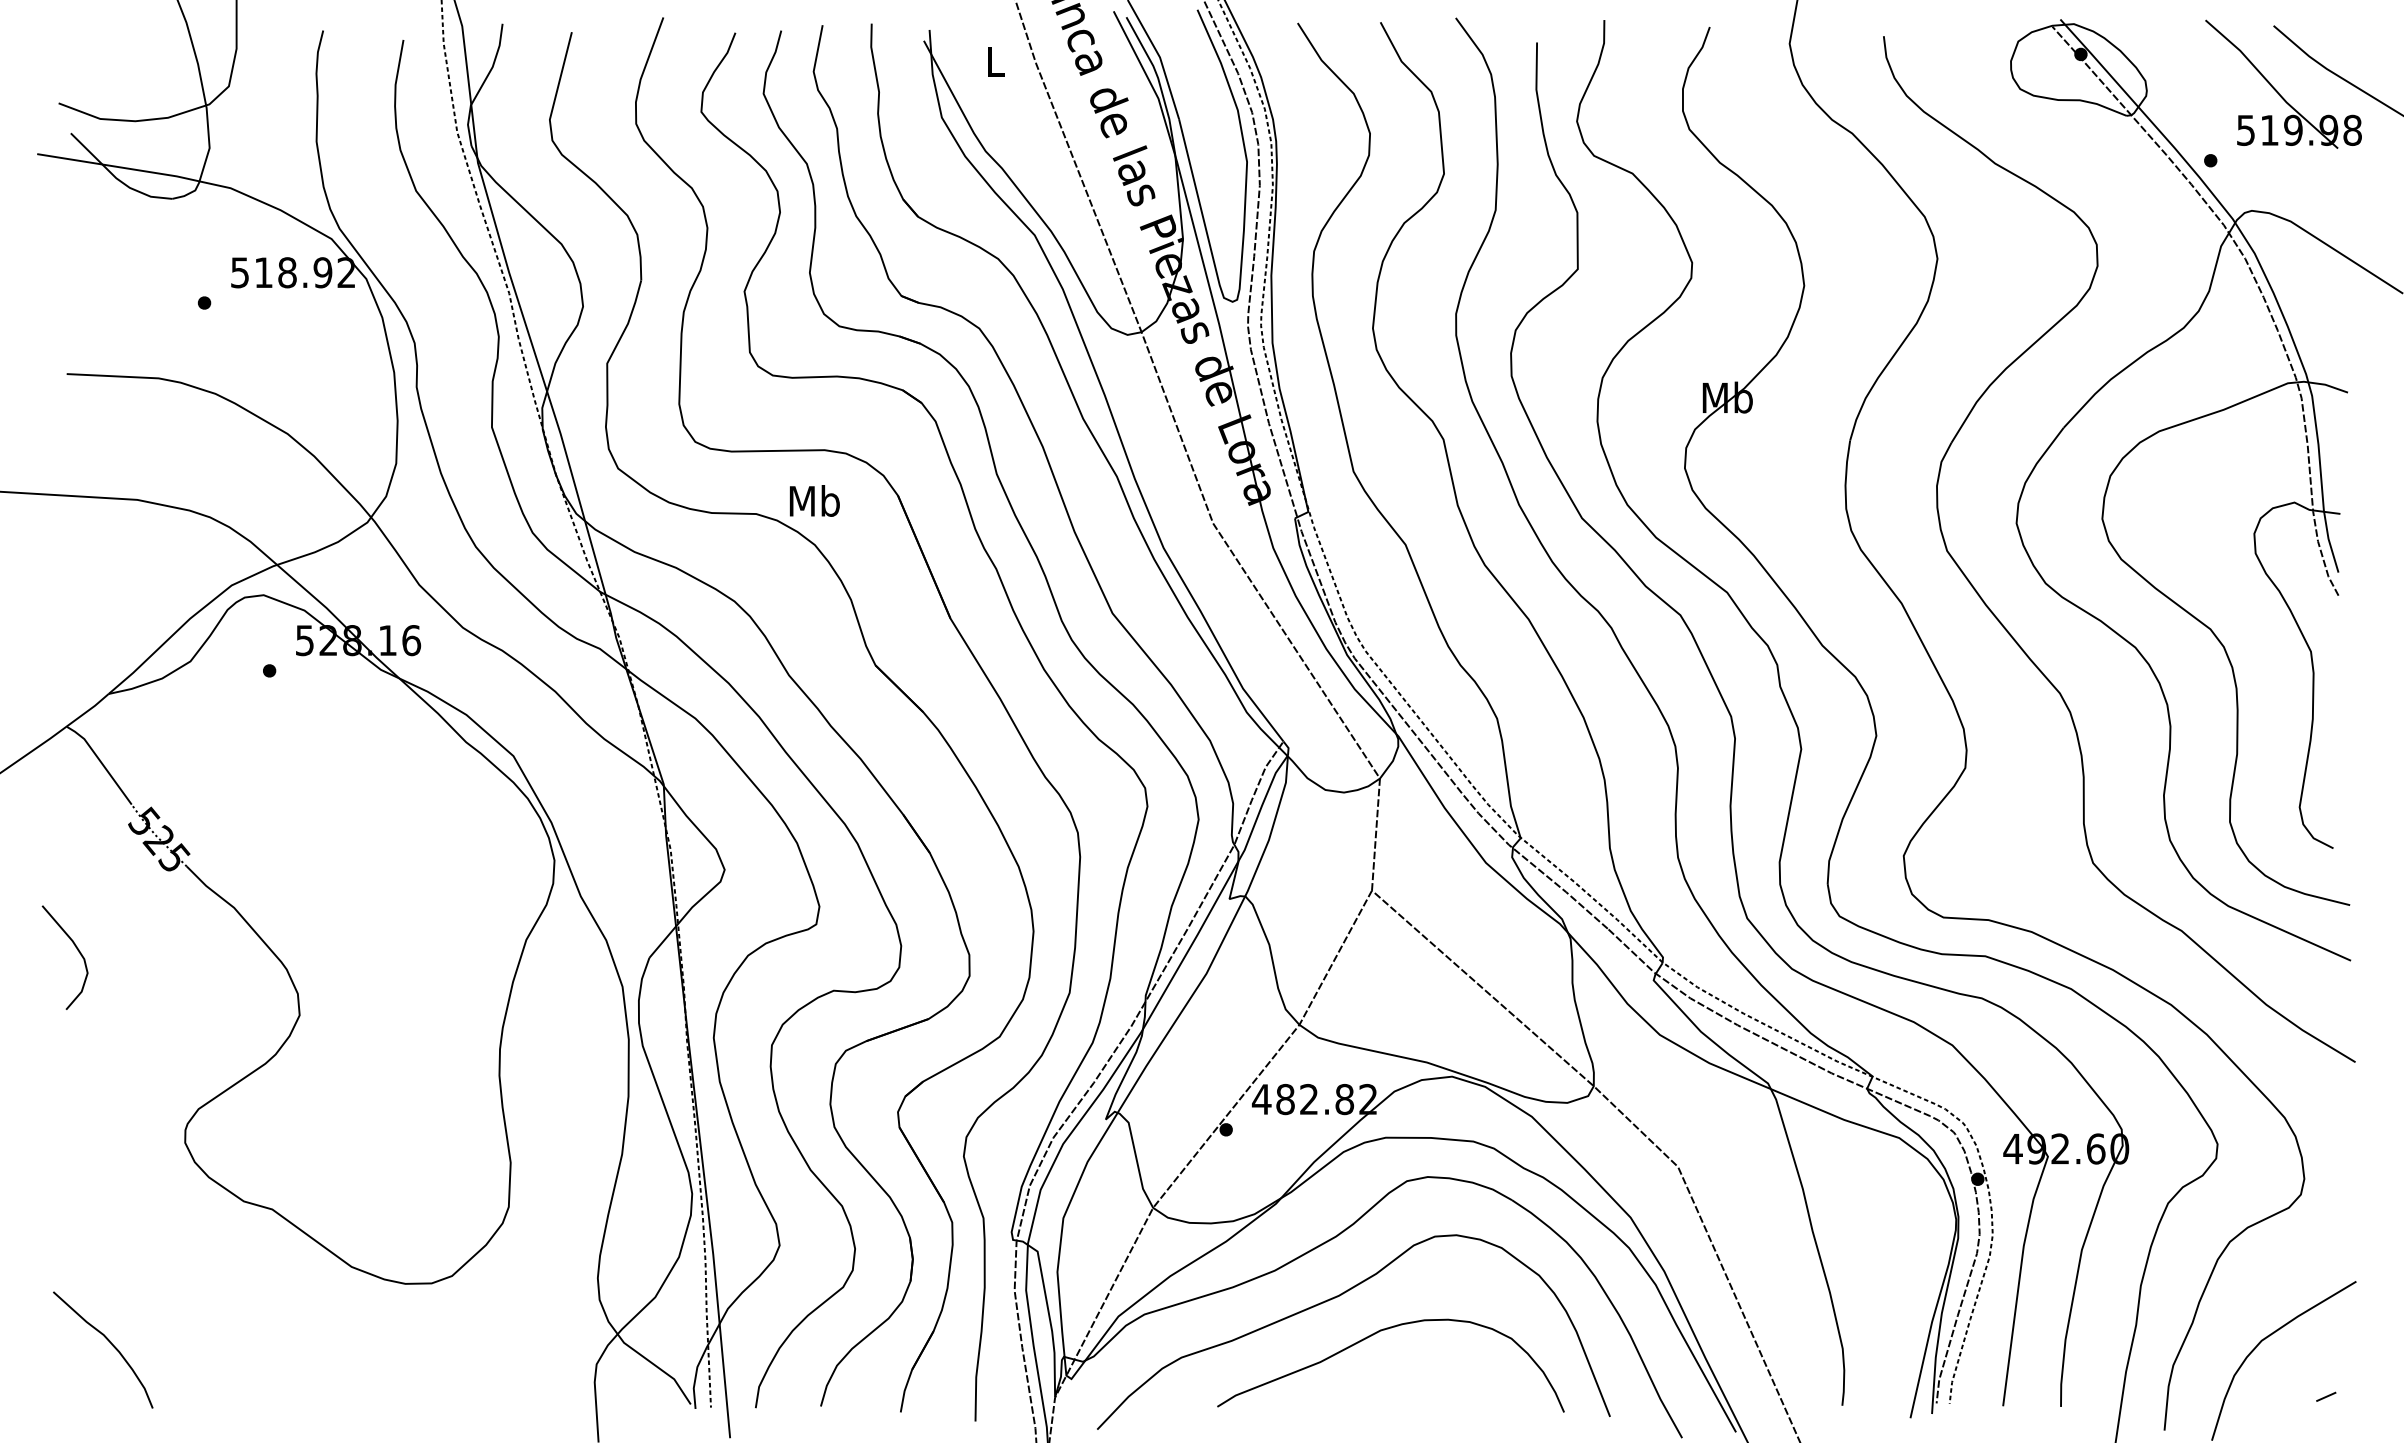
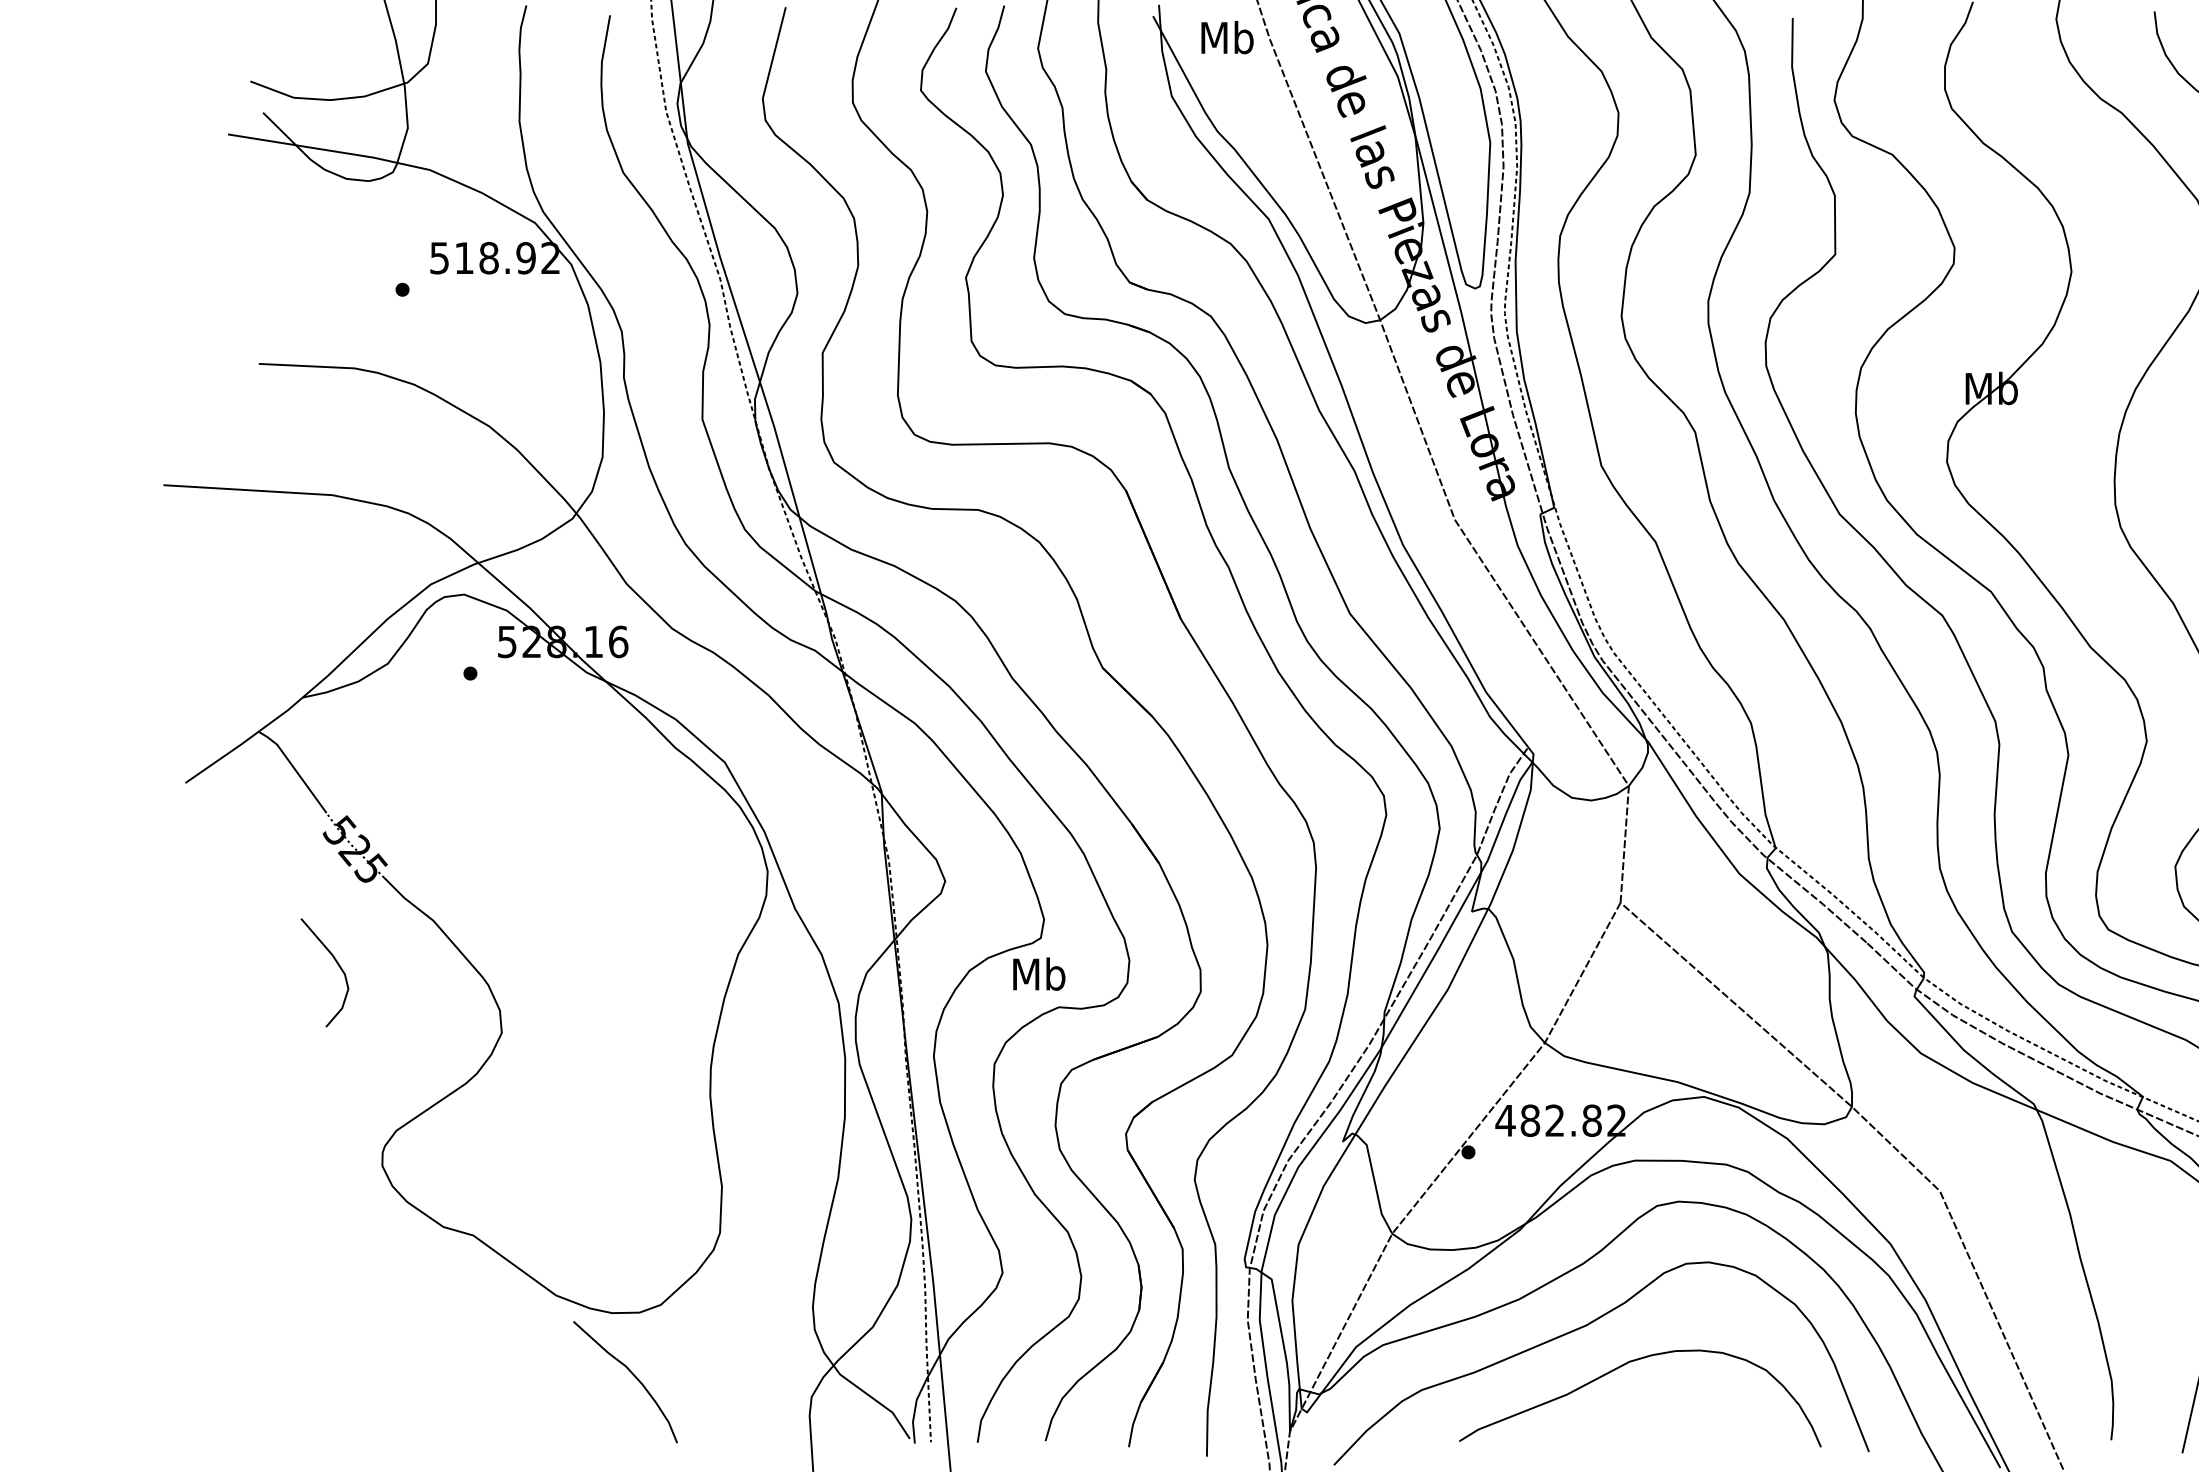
text: (995, 61) -> (1227, 37), L -> Mb
text: (814, 500) -> (1038, 973), moved
curve: (76, 949) -> (336, 964), moved
curve: (109, 1342) -> (632, 1374), moved

